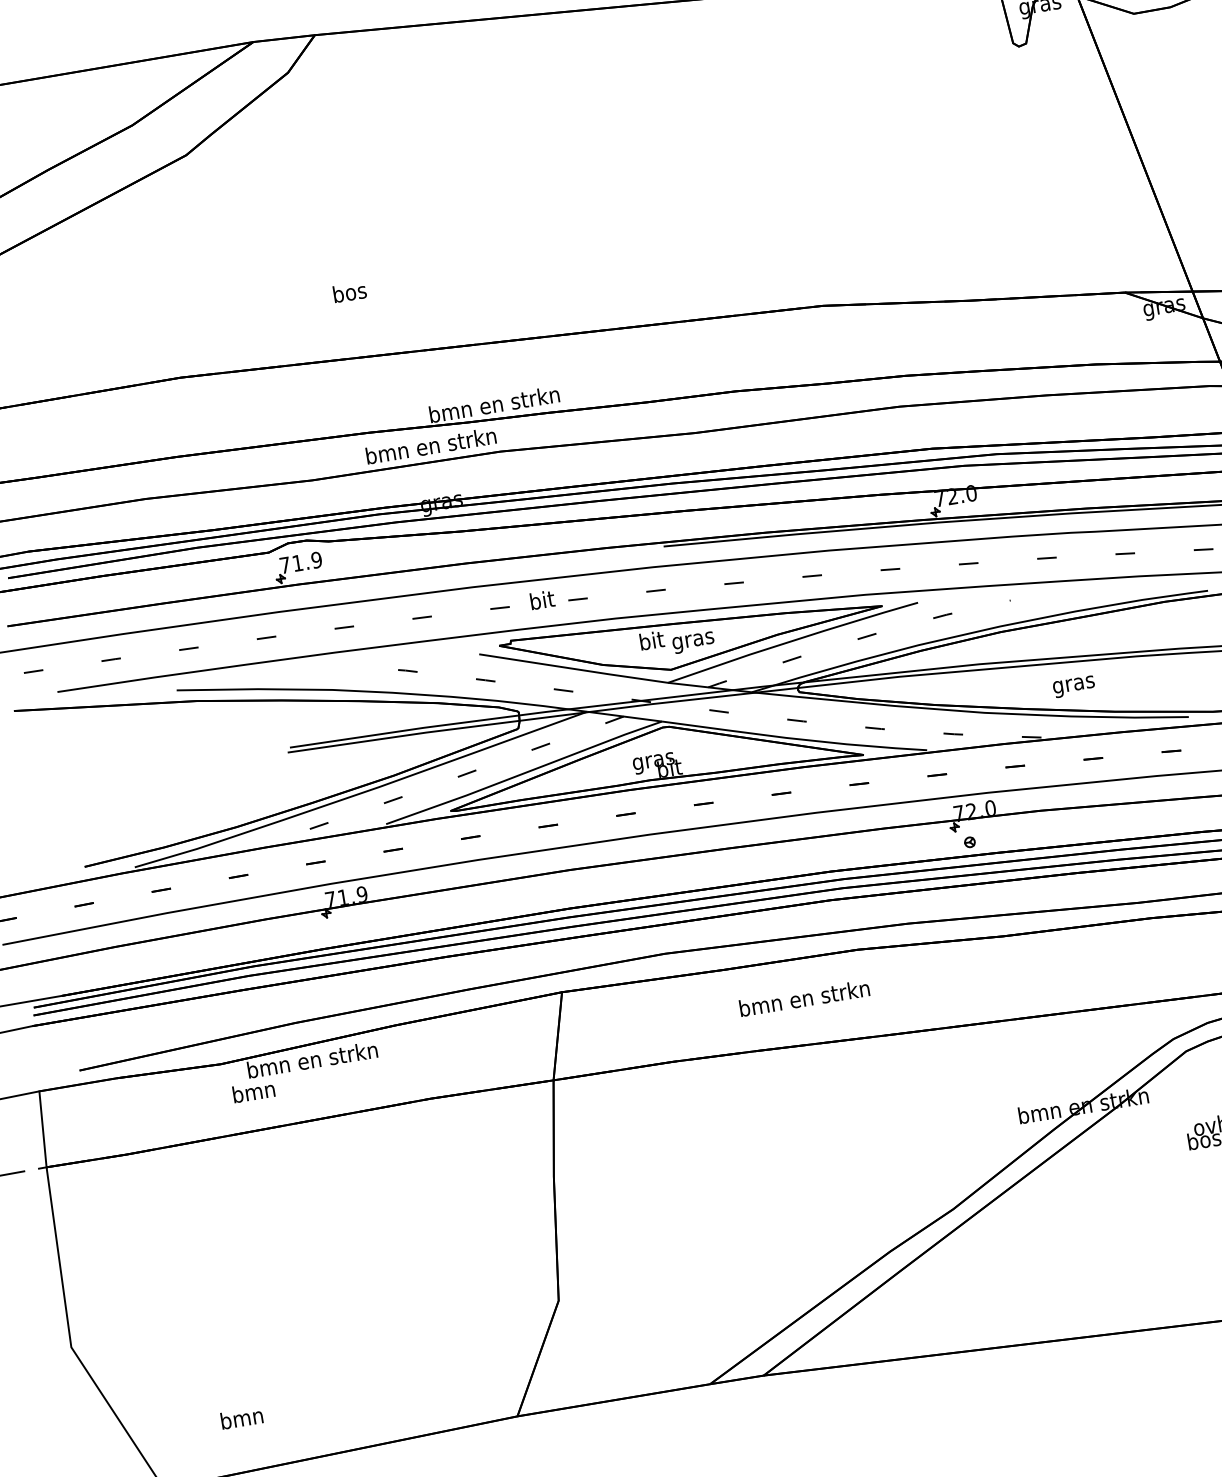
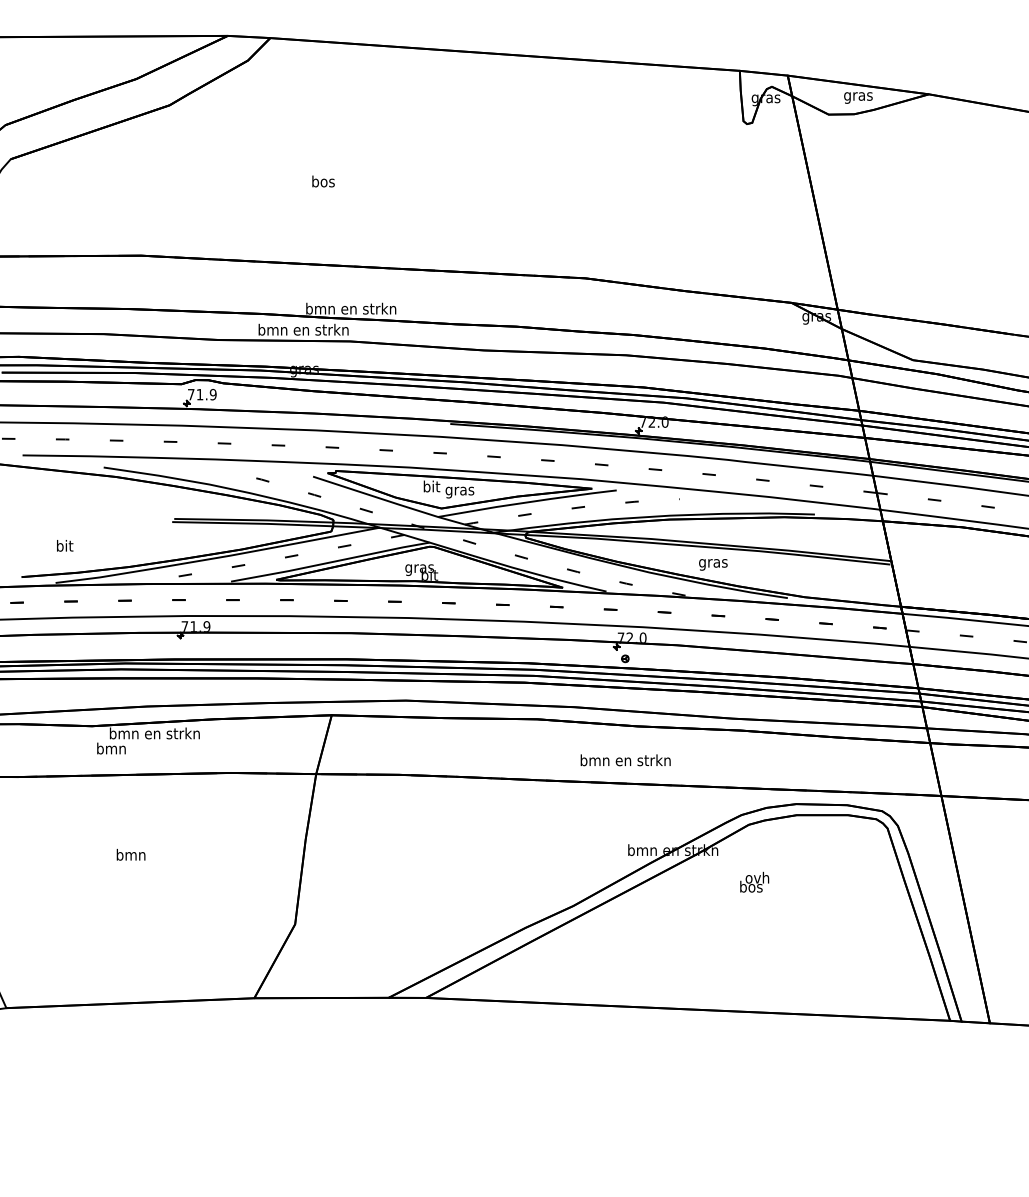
text: (349, 292) -> (323, 181), moved
text: (543, 599) -> (65, 545), moved
text: (804, 998) -> (625, 760), moved
text: (240, 1417) -> (130, 854), moved

